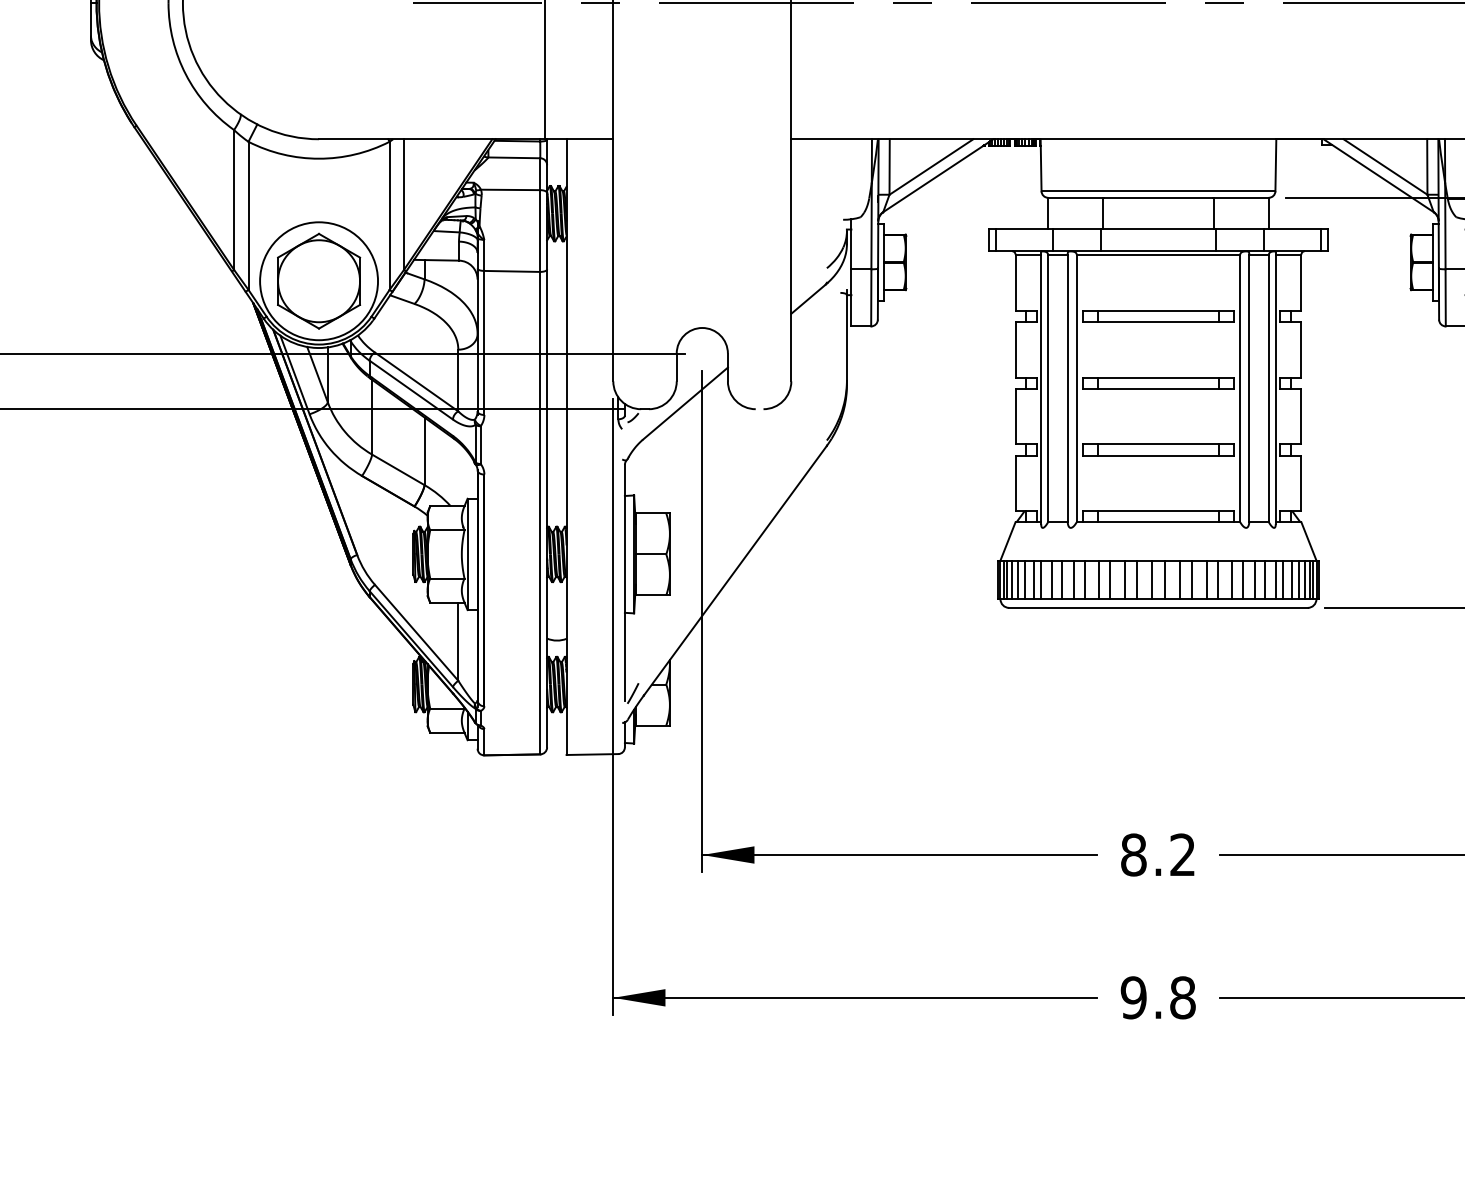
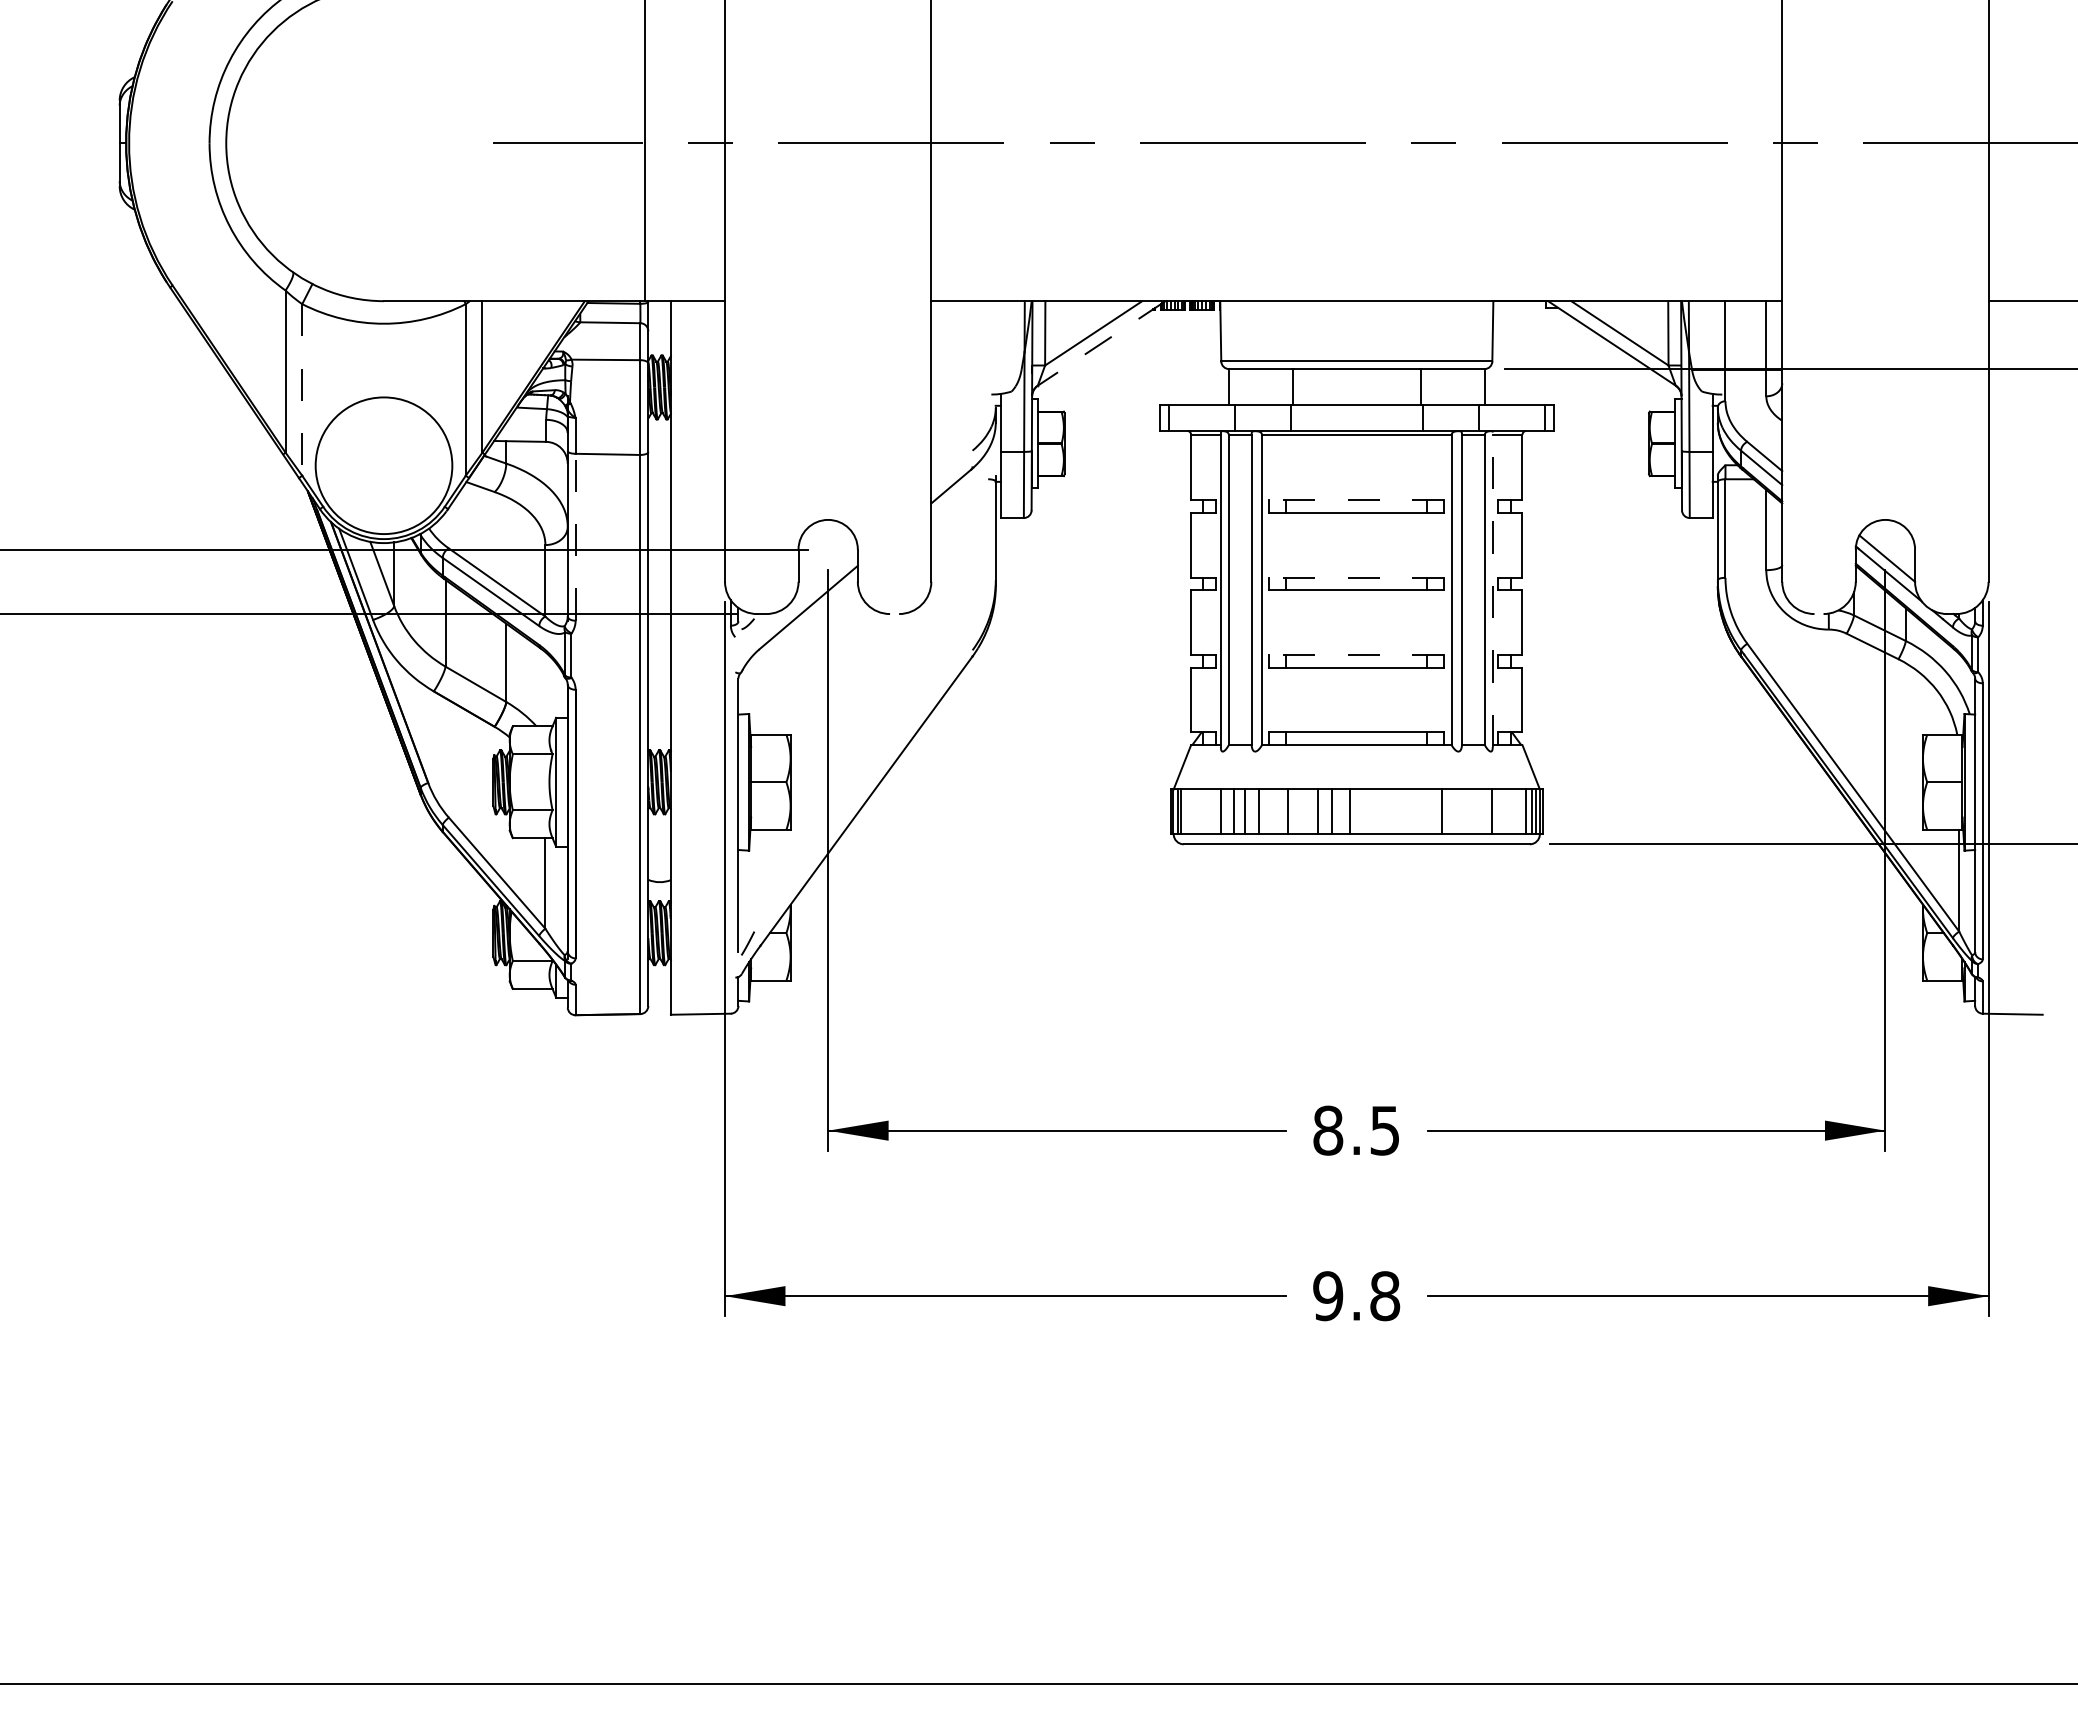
line: (938, 175) -> (1101, 343), solid -> dashed
line: (248, 215) -> (302, 389), solid -> dashed
part: (318, 281) -> (383, 465), removed
line: (1158, 311) -> (1356, 500), solid -> dashed
line: (484, 342) -> (575, 536), solid -> dashed
line: (1158, 377) -> (1356, 577), solid -> dashed
line: (1275, 388) -> (1492, 589), solid -> dashed
line: (1158, 444) -> (1356, 654), solid -> dashed
line: (1012, 579) -> (1187, 811), removed
line: (1018, 579) -> (1194, 811), removed
line: (1024, 579) -> (1201, 811), removed
line: (1033, 579) -> (1211, 811), removed
line: (1084, 579) -> (1271, 811), removed
line: (1109, 579) -> (1300, 811), removed
line: (1164, 579) -> (1363, 811), removed
line: (1179, 579) -> (1381, 811), removed
line: (1191, 579) -> (1395, 811), removed
line: (1206, 579) -> (1412, 811), removed
line: (1217, 579) -> (1425, 811), removed
line: (1242, 579) -> (1454, 811), removed
line: (1255, 579) -> (1469, 811), removed
line: (1264, 579) -> (1479, 811), removed
line: (1283, 579) -> (1501, 811), removed
line: (1291, 579) -> (1511, 811), removed
line: (1298, 579) -> (1519, 811), removed
text: (1182, 854) -> (1384, 1130), 8.2 -> 8.5

